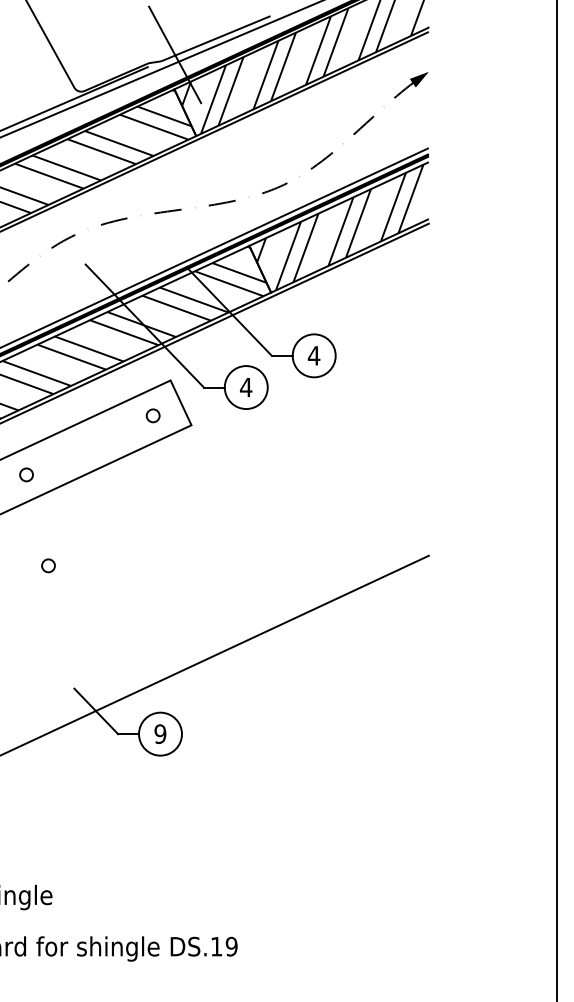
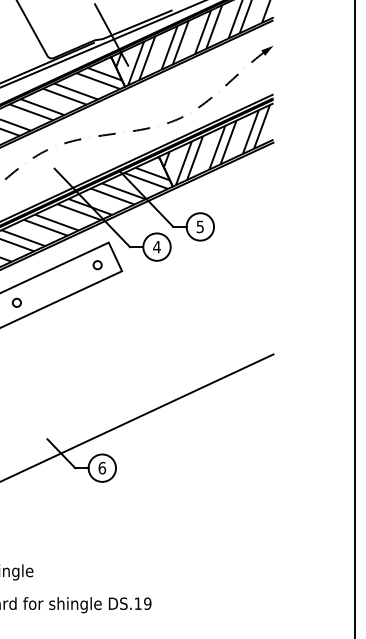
text: (314, 355) -> (200, 226), 4 -> 5
circle: (47, 565) -> (30, 360), removed
text: (160, 733) -> (102, 467), 9 -> 6

